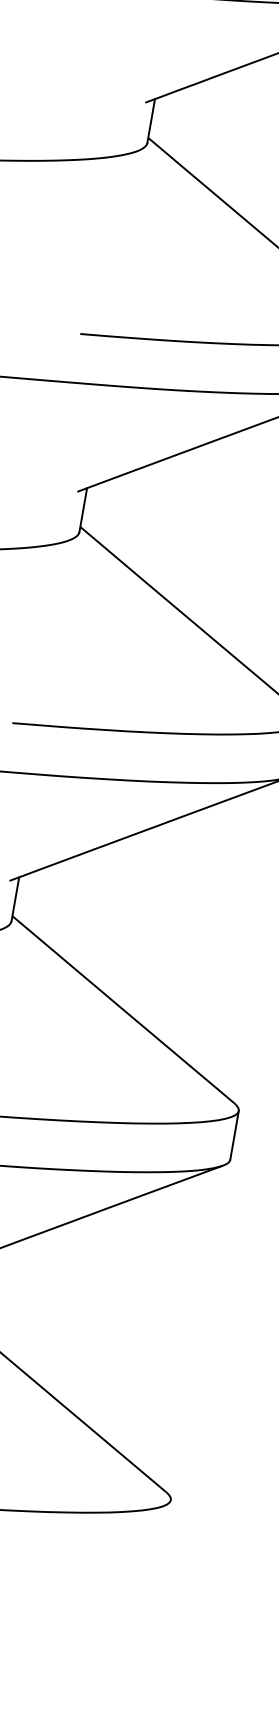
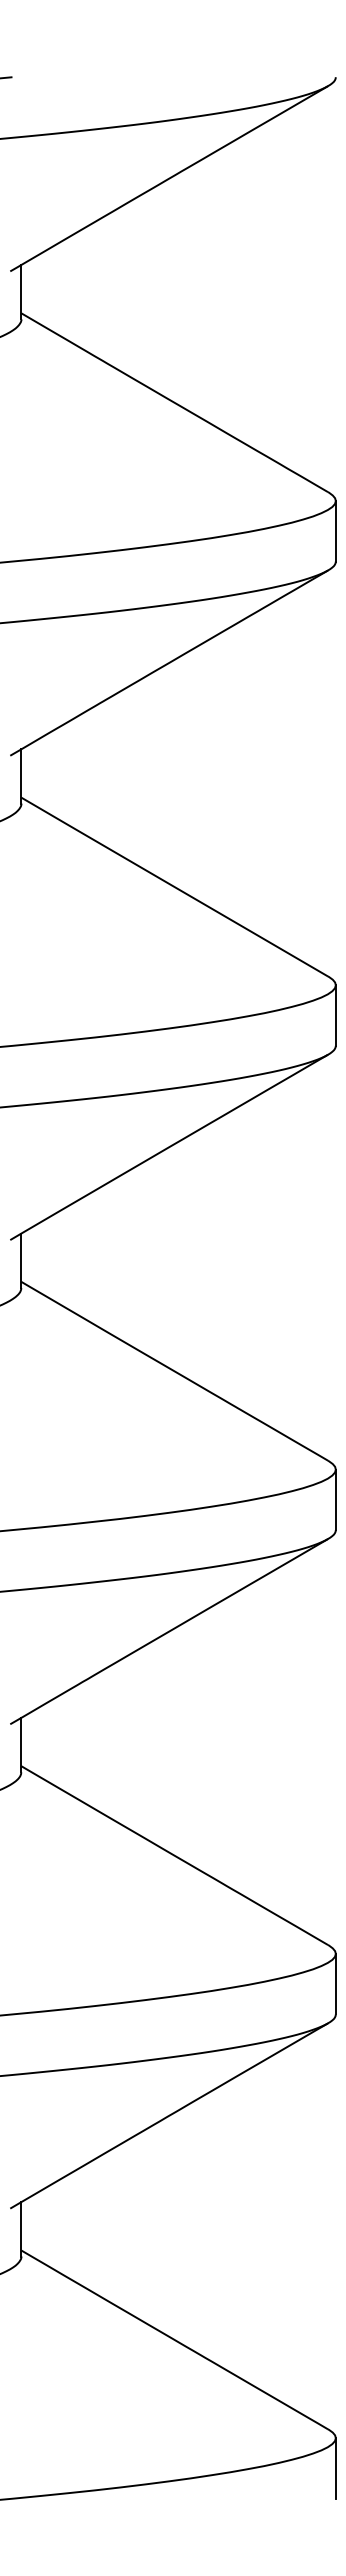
line: (166, 1524) -> (335, 2468), added

